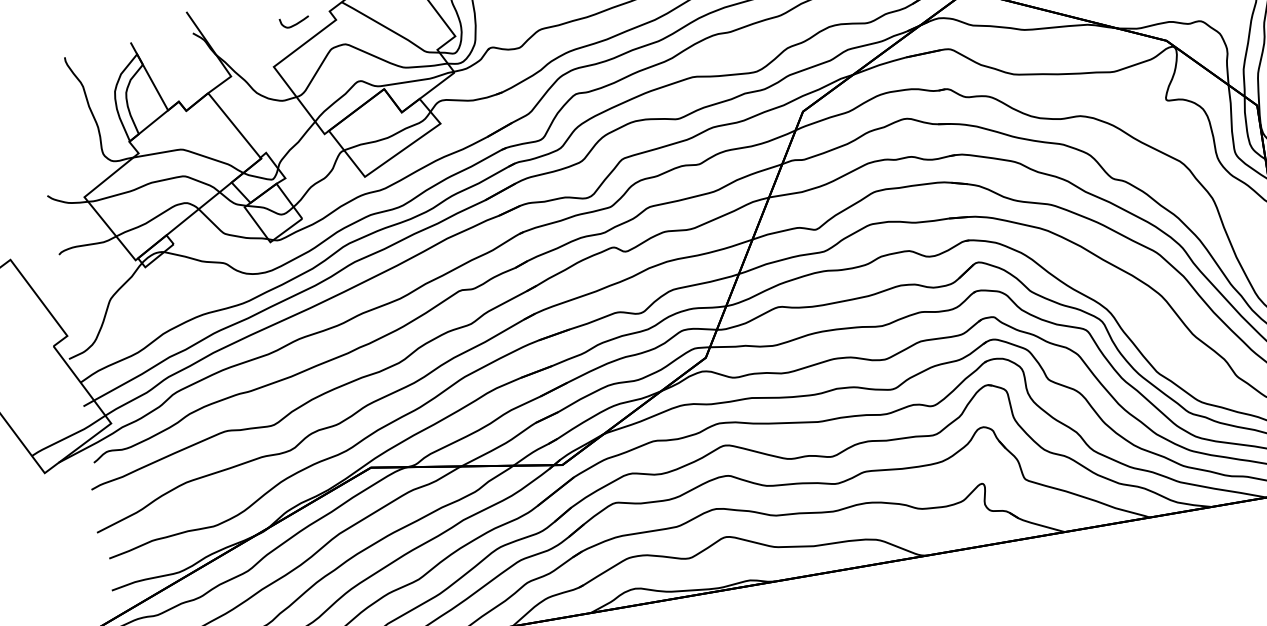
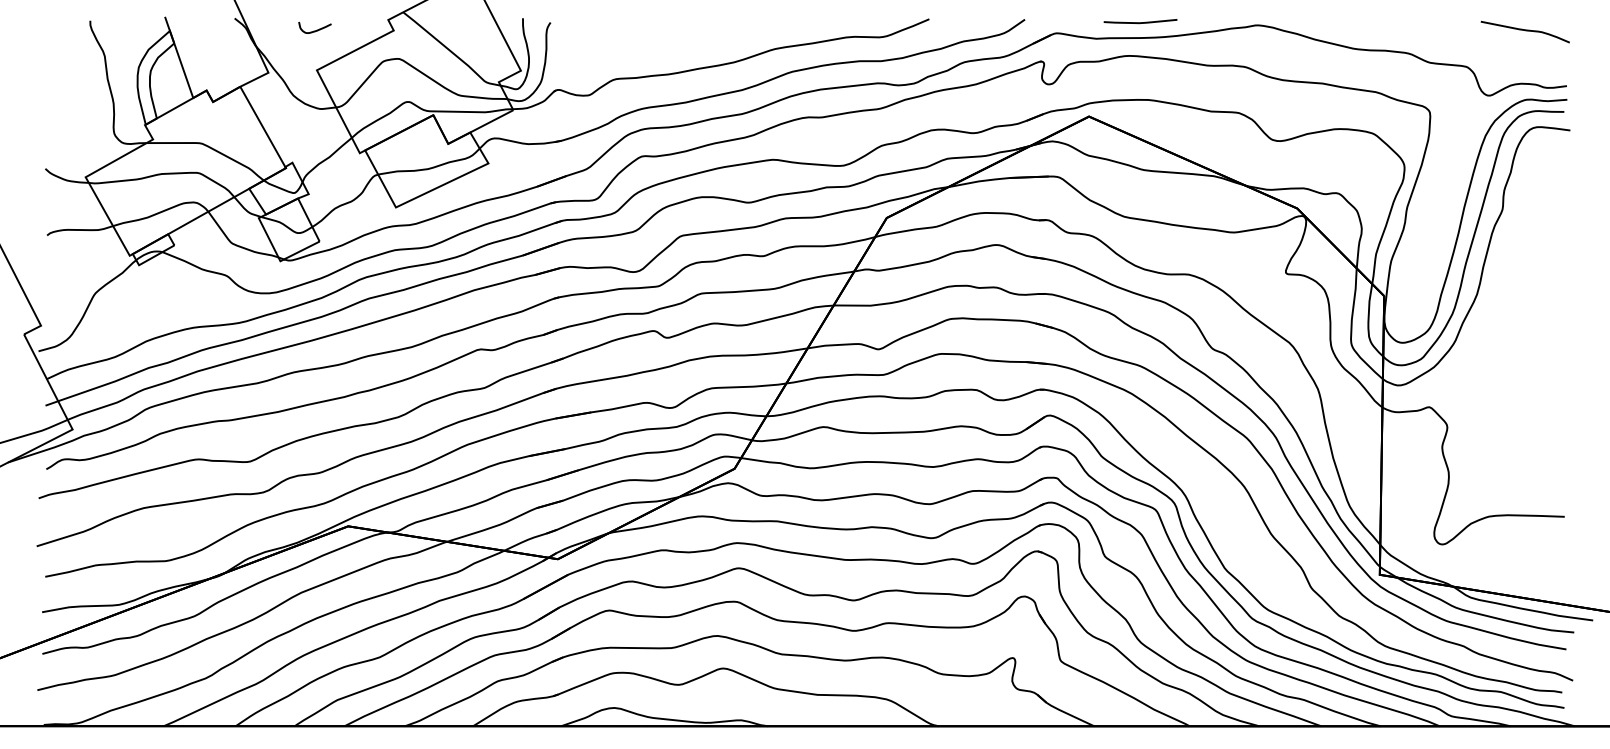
curve: (294, 24) -> (314, 30), moved

